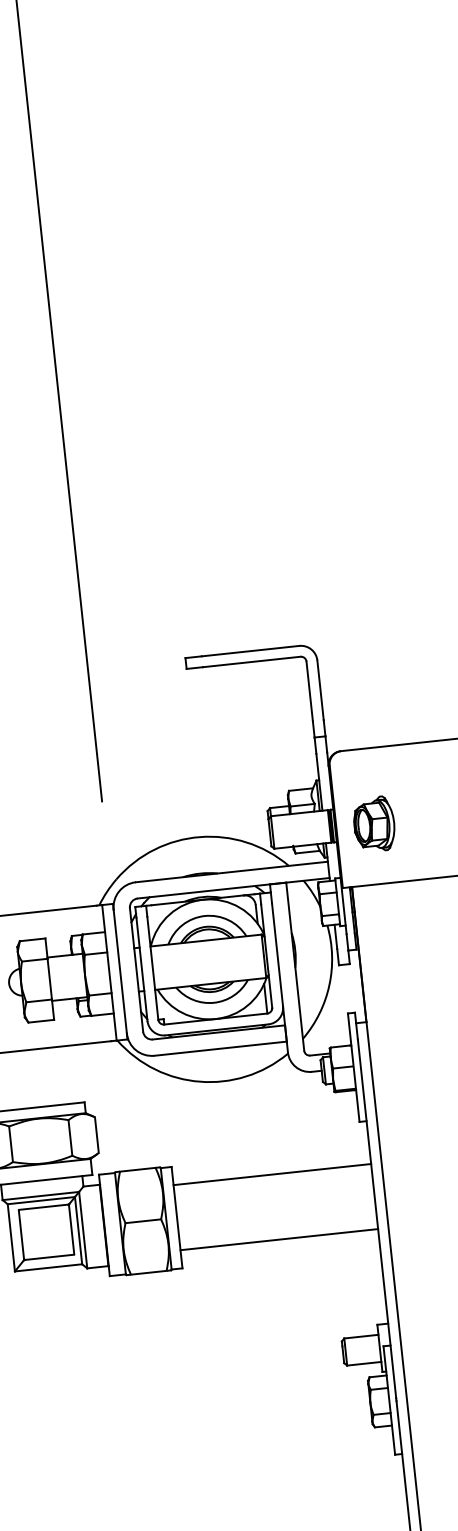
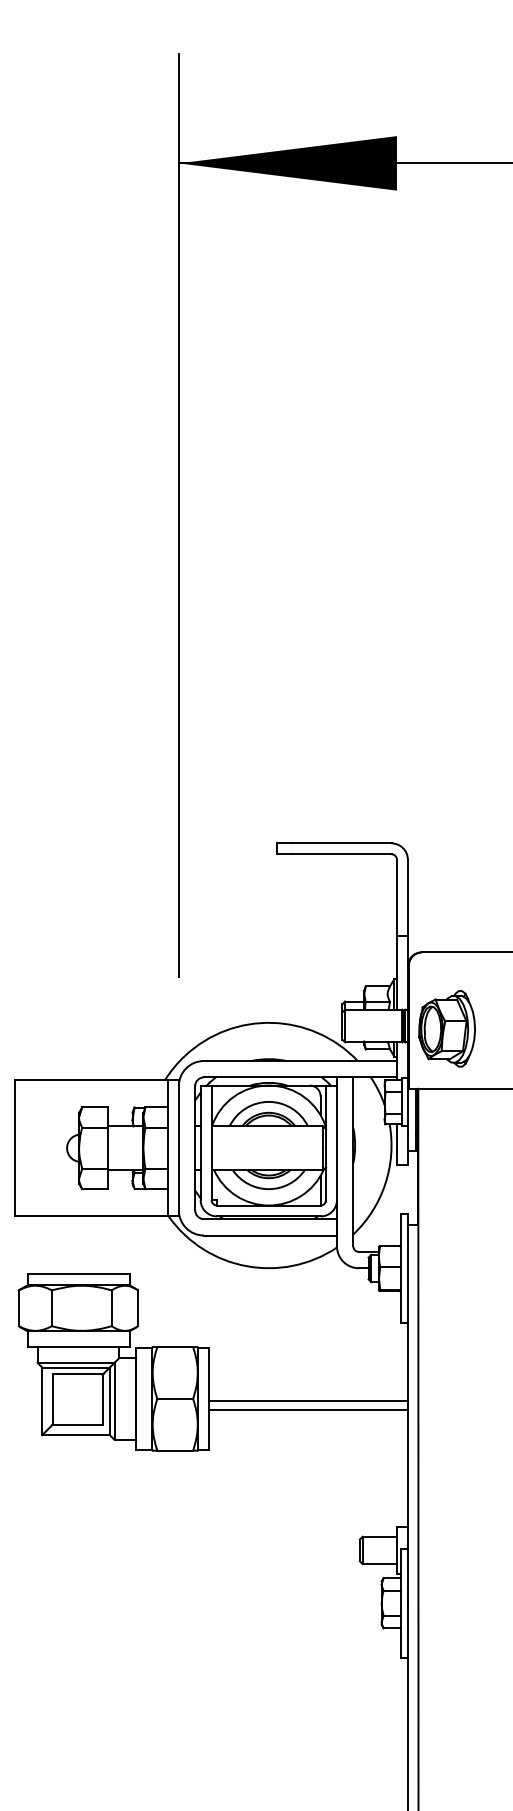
part: (373, 824) -> (446, 1028), size x1.4
line: (272, 1174) -> (308, 1401), moved
line: (279, 1239) -> (308, 1409), moved

